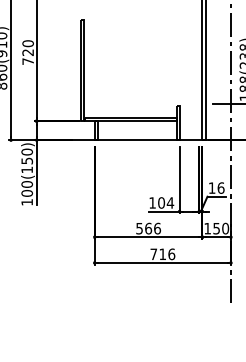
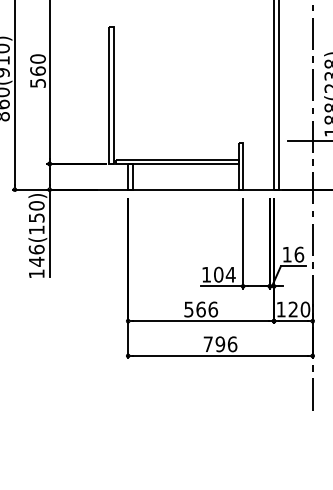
text: (27, 56) -> (37, 76), 720 -> 560
text: (27, 188) -> (36, 255), 100(150) -> 146(150)
text: (216, 228) -> (292, 309), 150 -> 120
text: (162, 254) -> (220, 344), 716 -> 796

